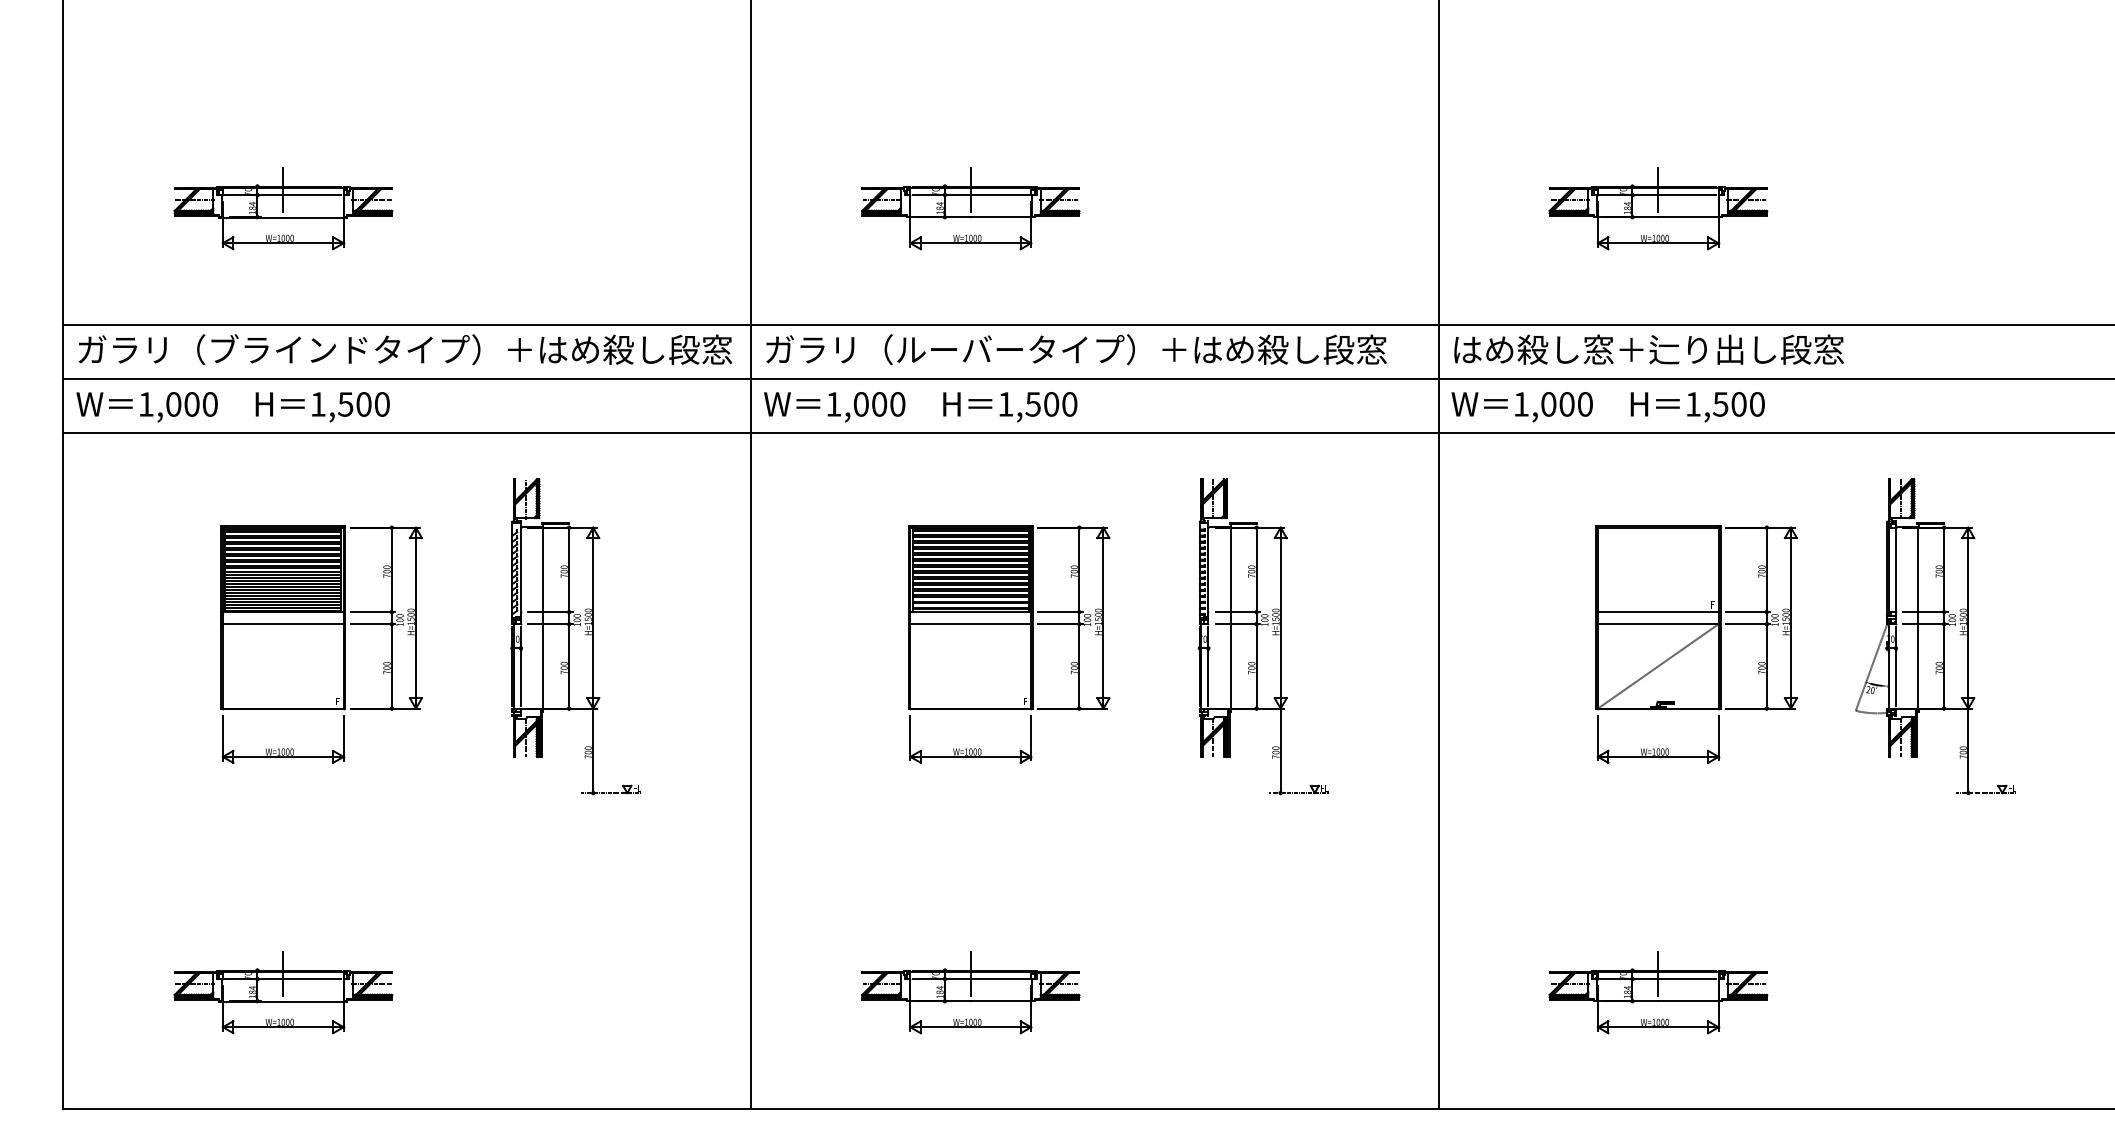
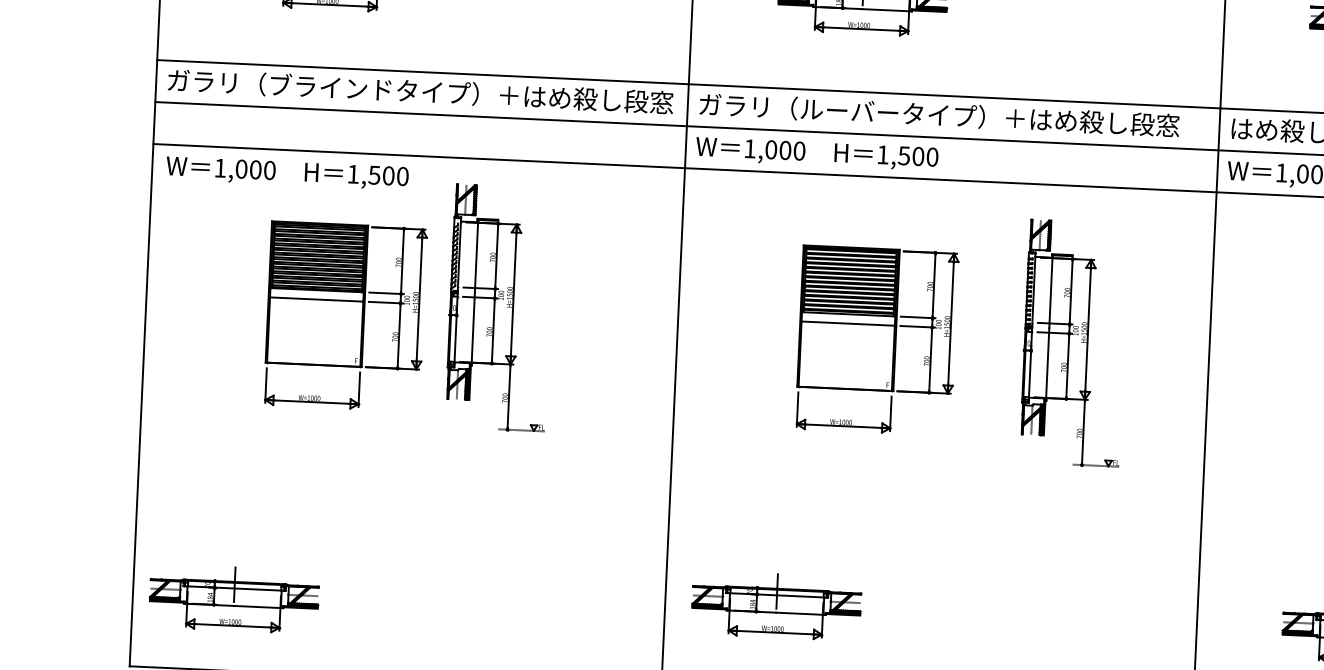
text: (232, 407) -> (286, 173), moved
part: (575, 636) -> (499, 308), moved
part: (283, 992) -> (234, 598), moved
part: (970, 992) -> (776, 605), moved

